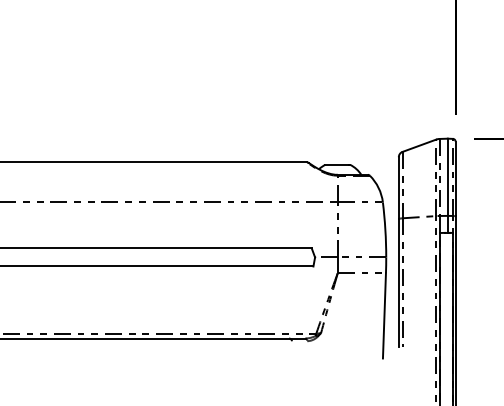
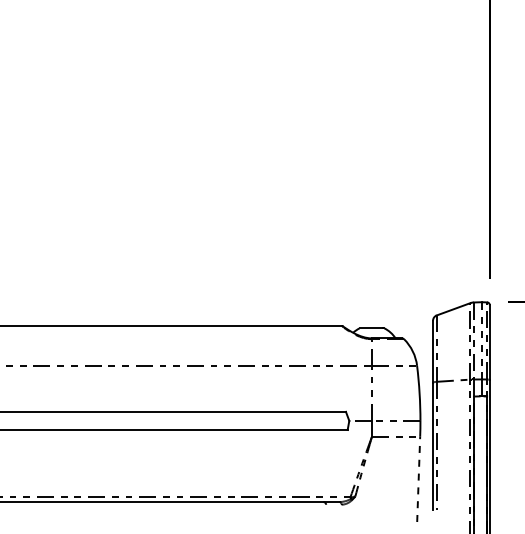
line: (448, 176) -> (482, 340), solid -> dashed
line: (384, 315) -> (418, 479), solid -> dashed

